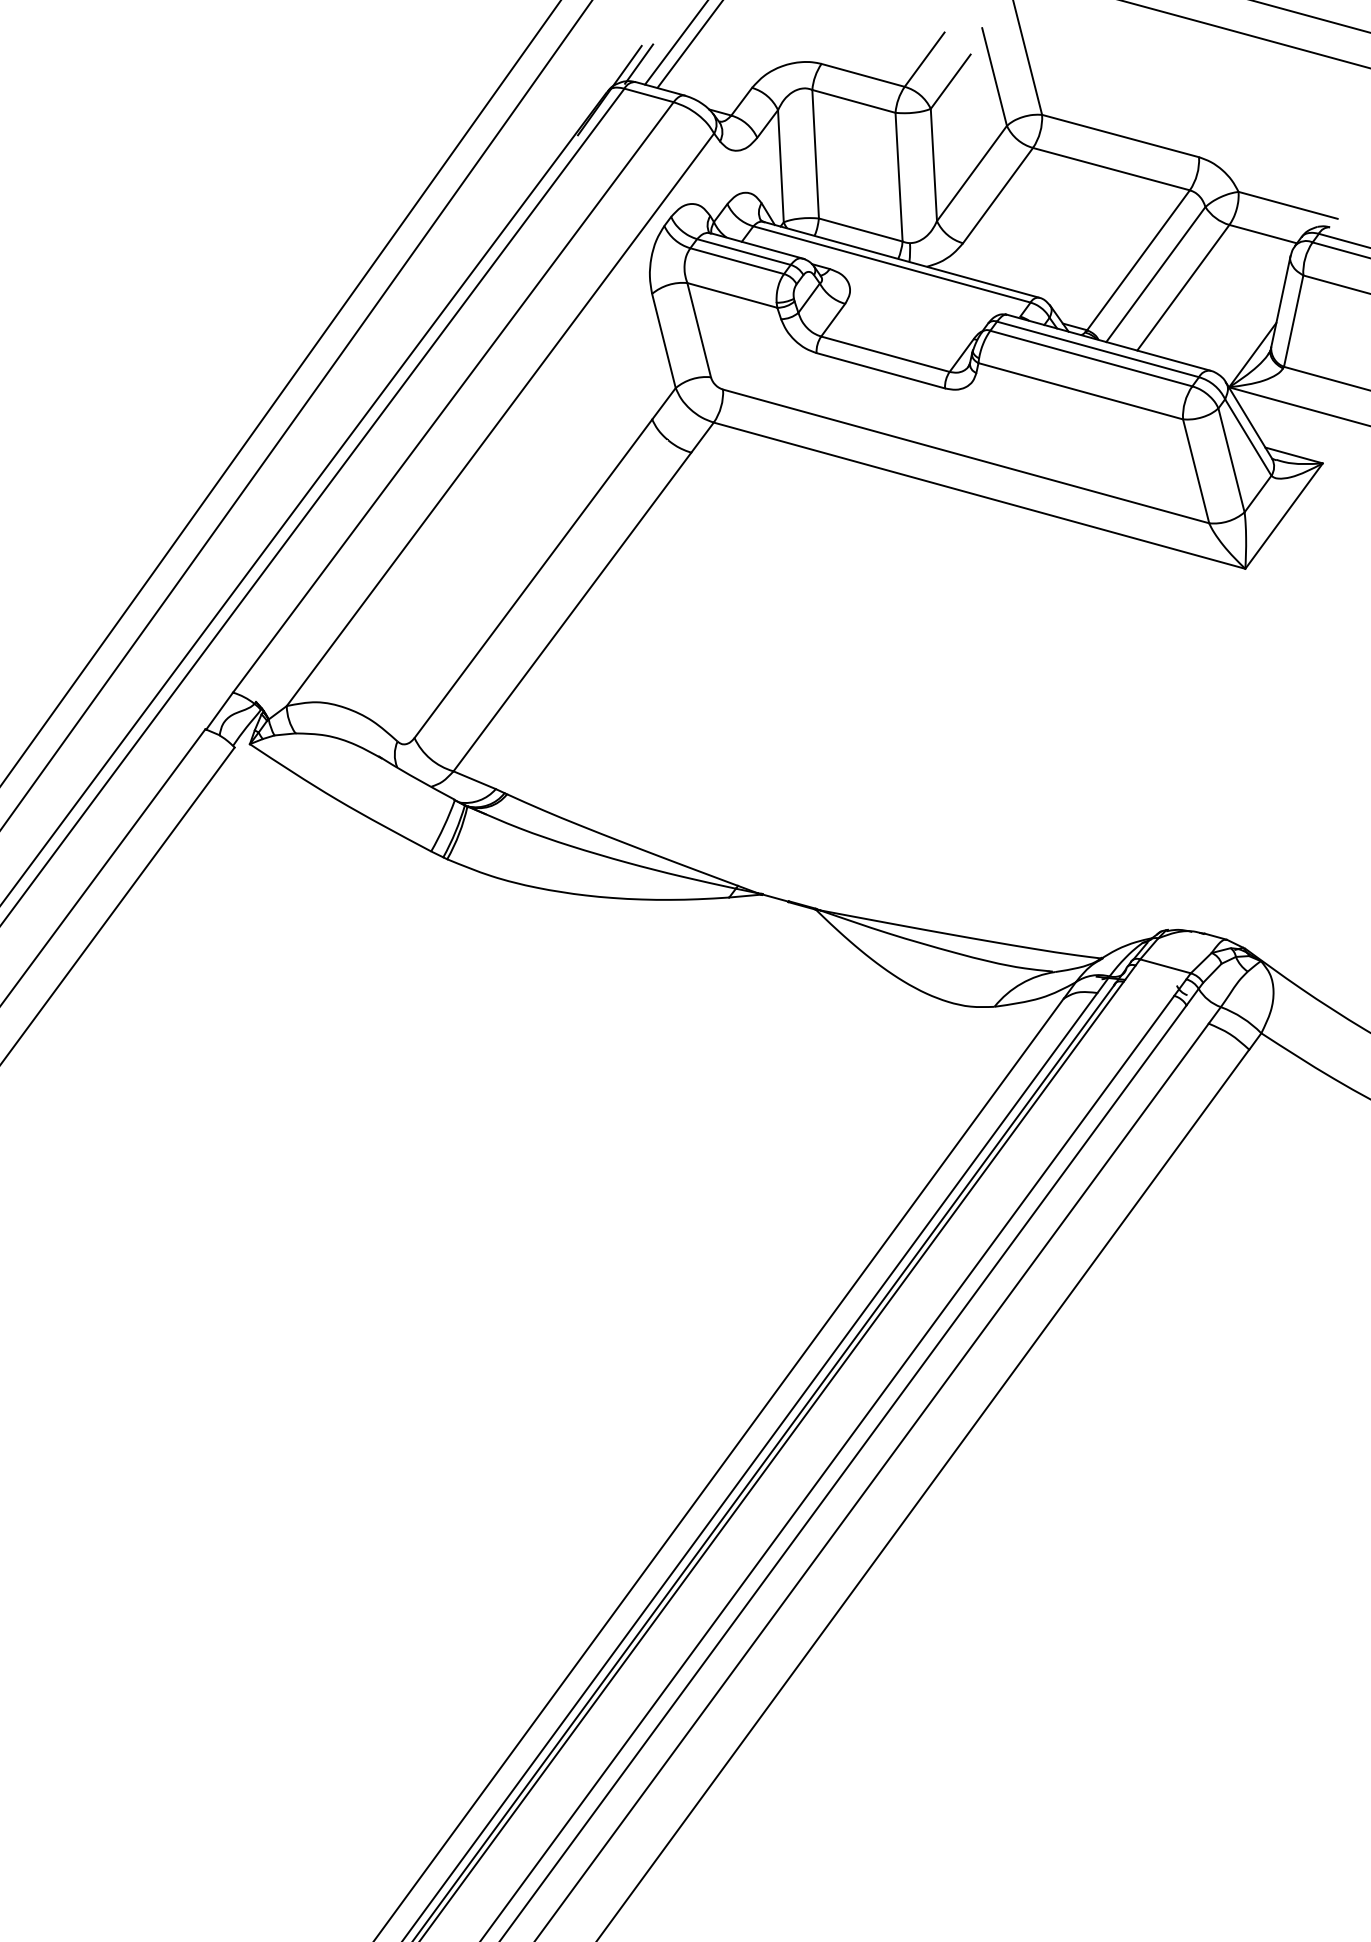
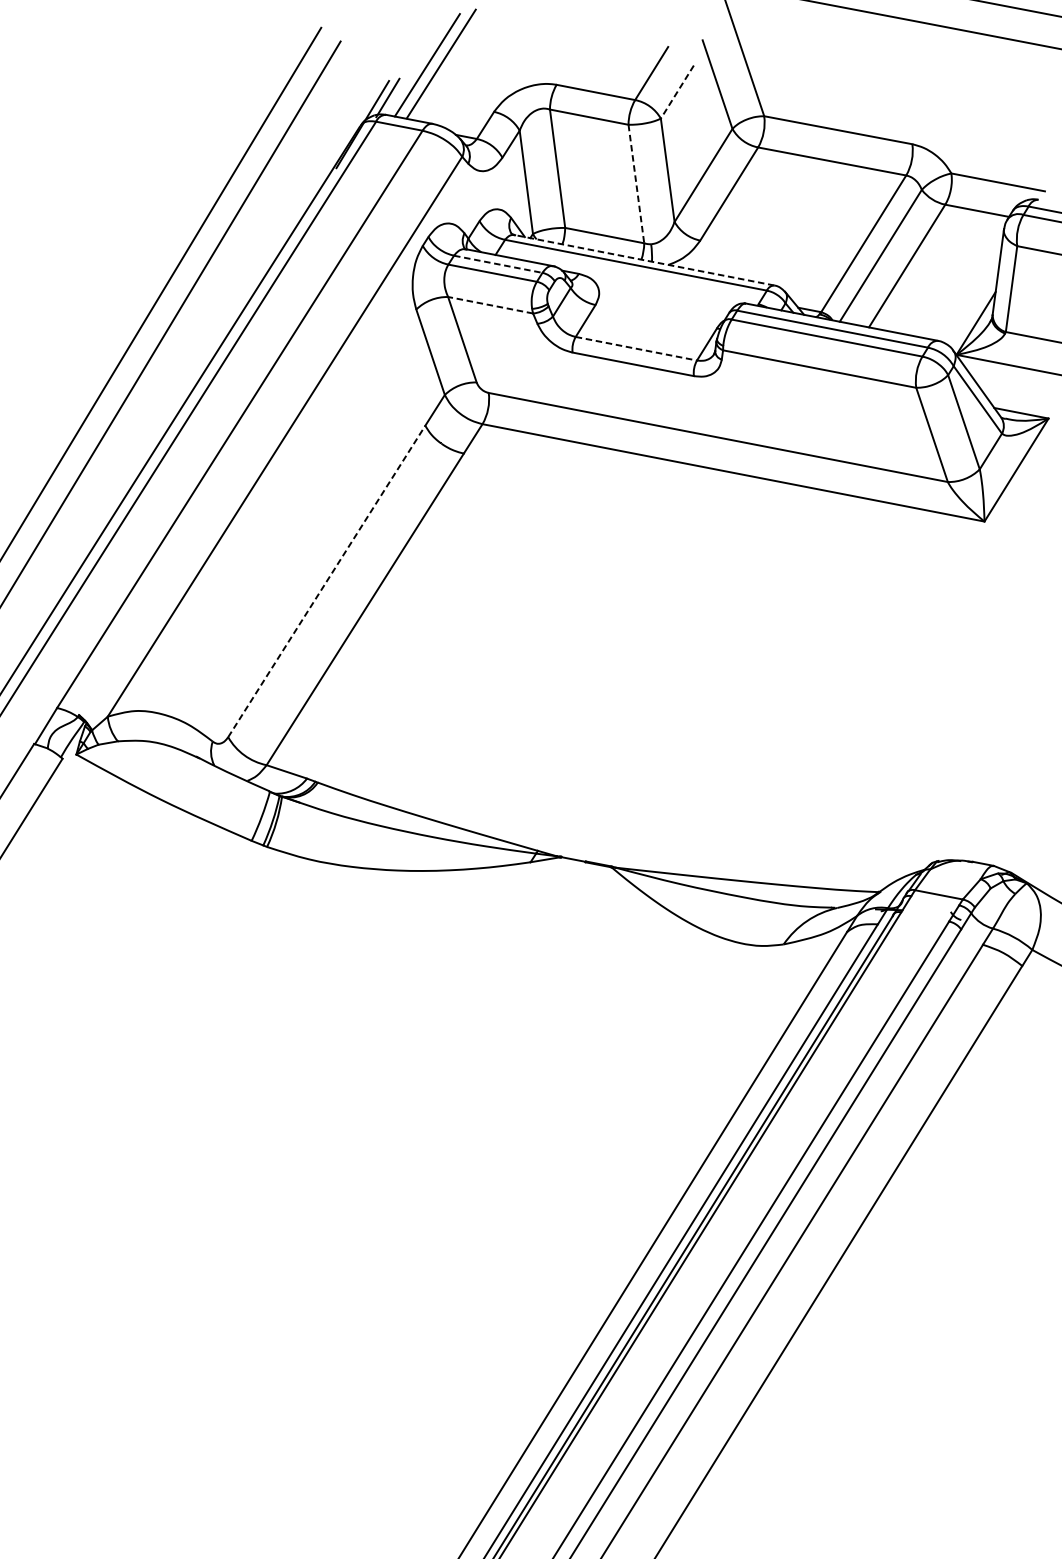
line: (950, 81) -> (677, 91), solid -> dashed
line: (899, 177) -> (636, 184), solid -> dashed
line: (743, 252) -> (497, 264), solid -> dashed
line: (901, 259) -> (644, 259), solid -> dashed
line: (732, 295) -> (490, 305), solid -> dashed
line: (885, 354) -> (636, 348), solid -> dashed
line: (533, 578) -> (326, 581), solid -> dashed

